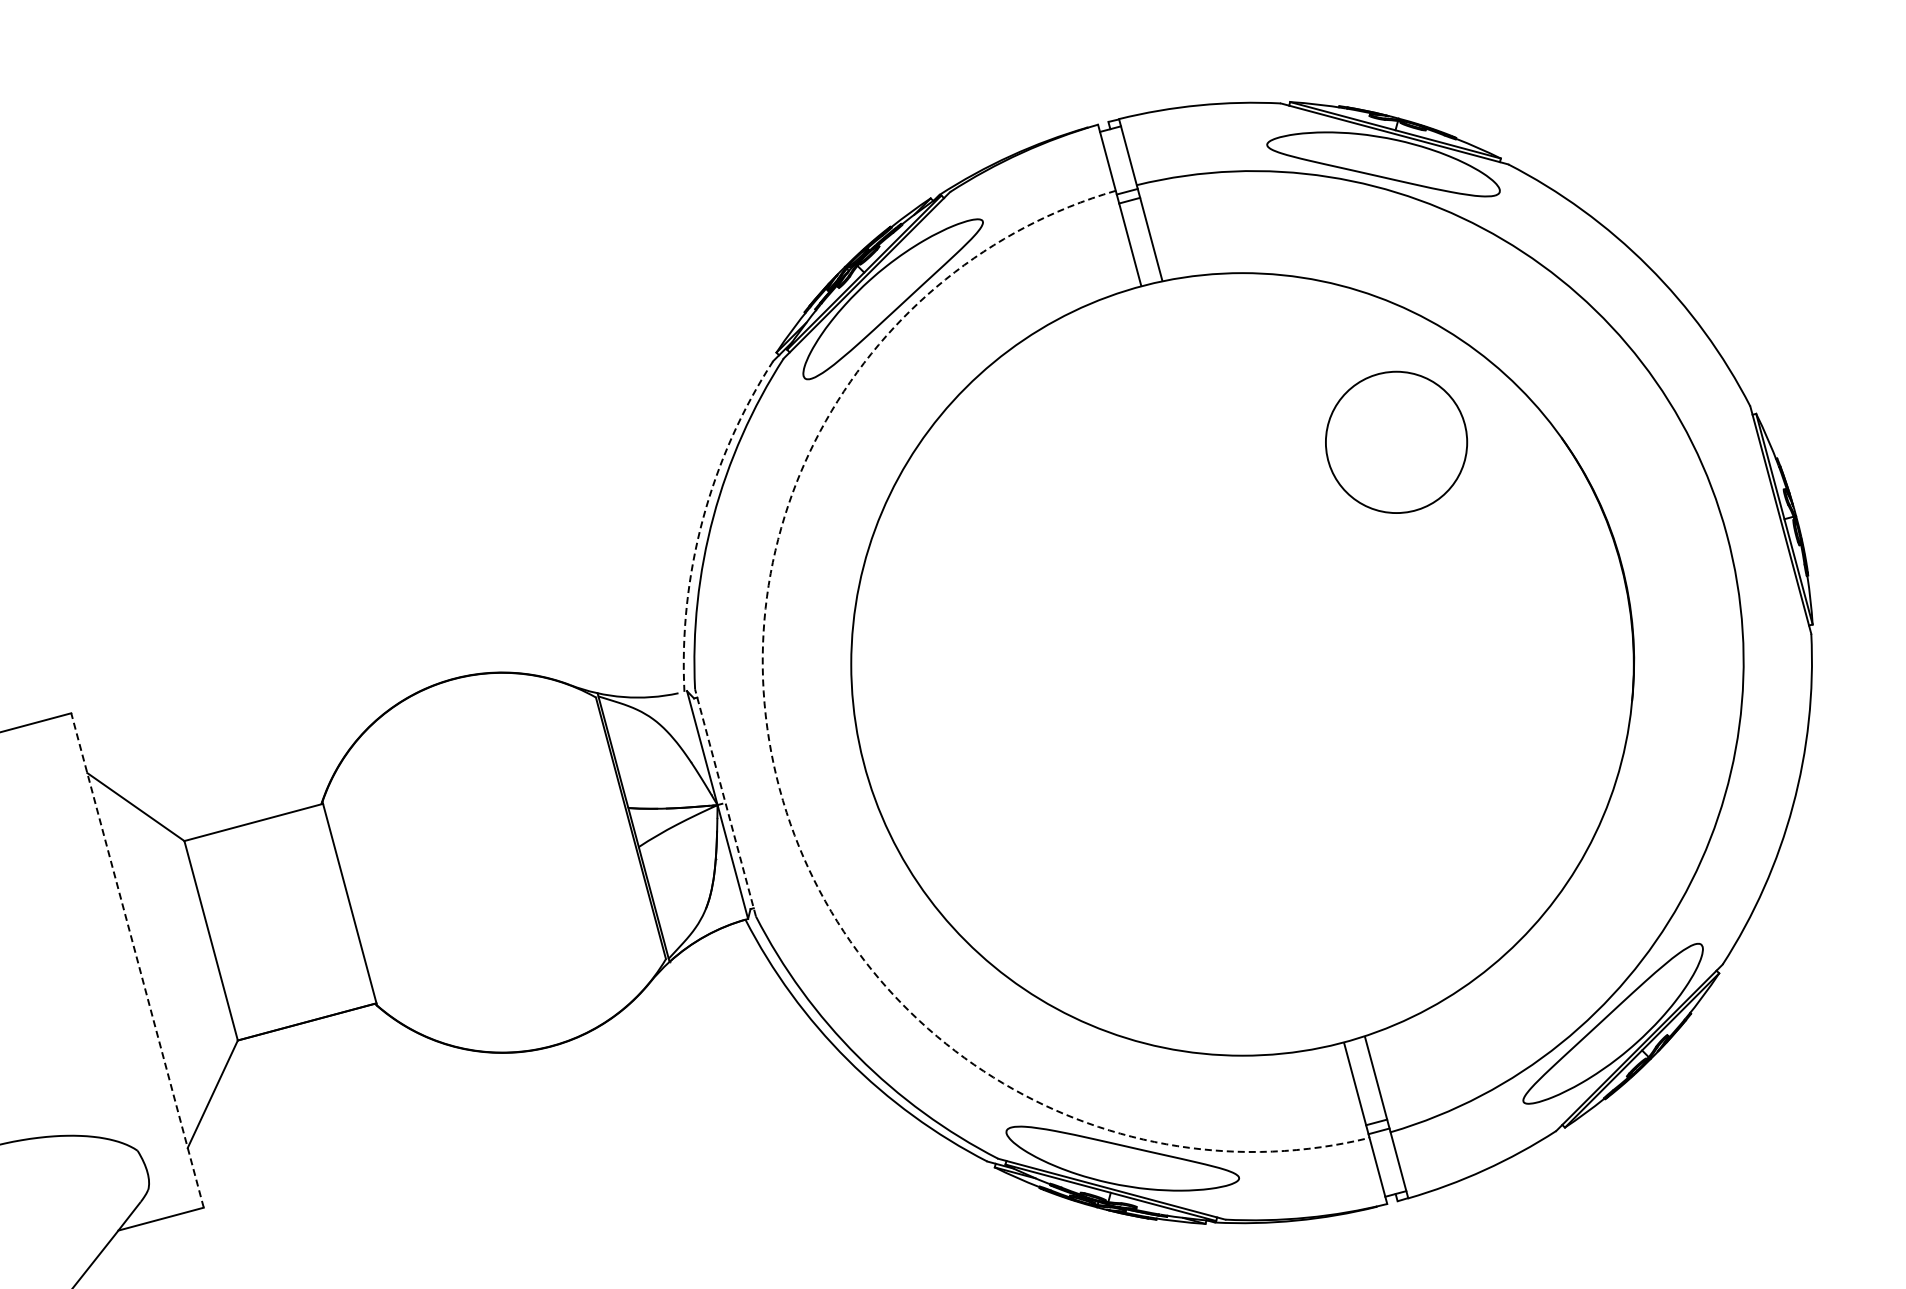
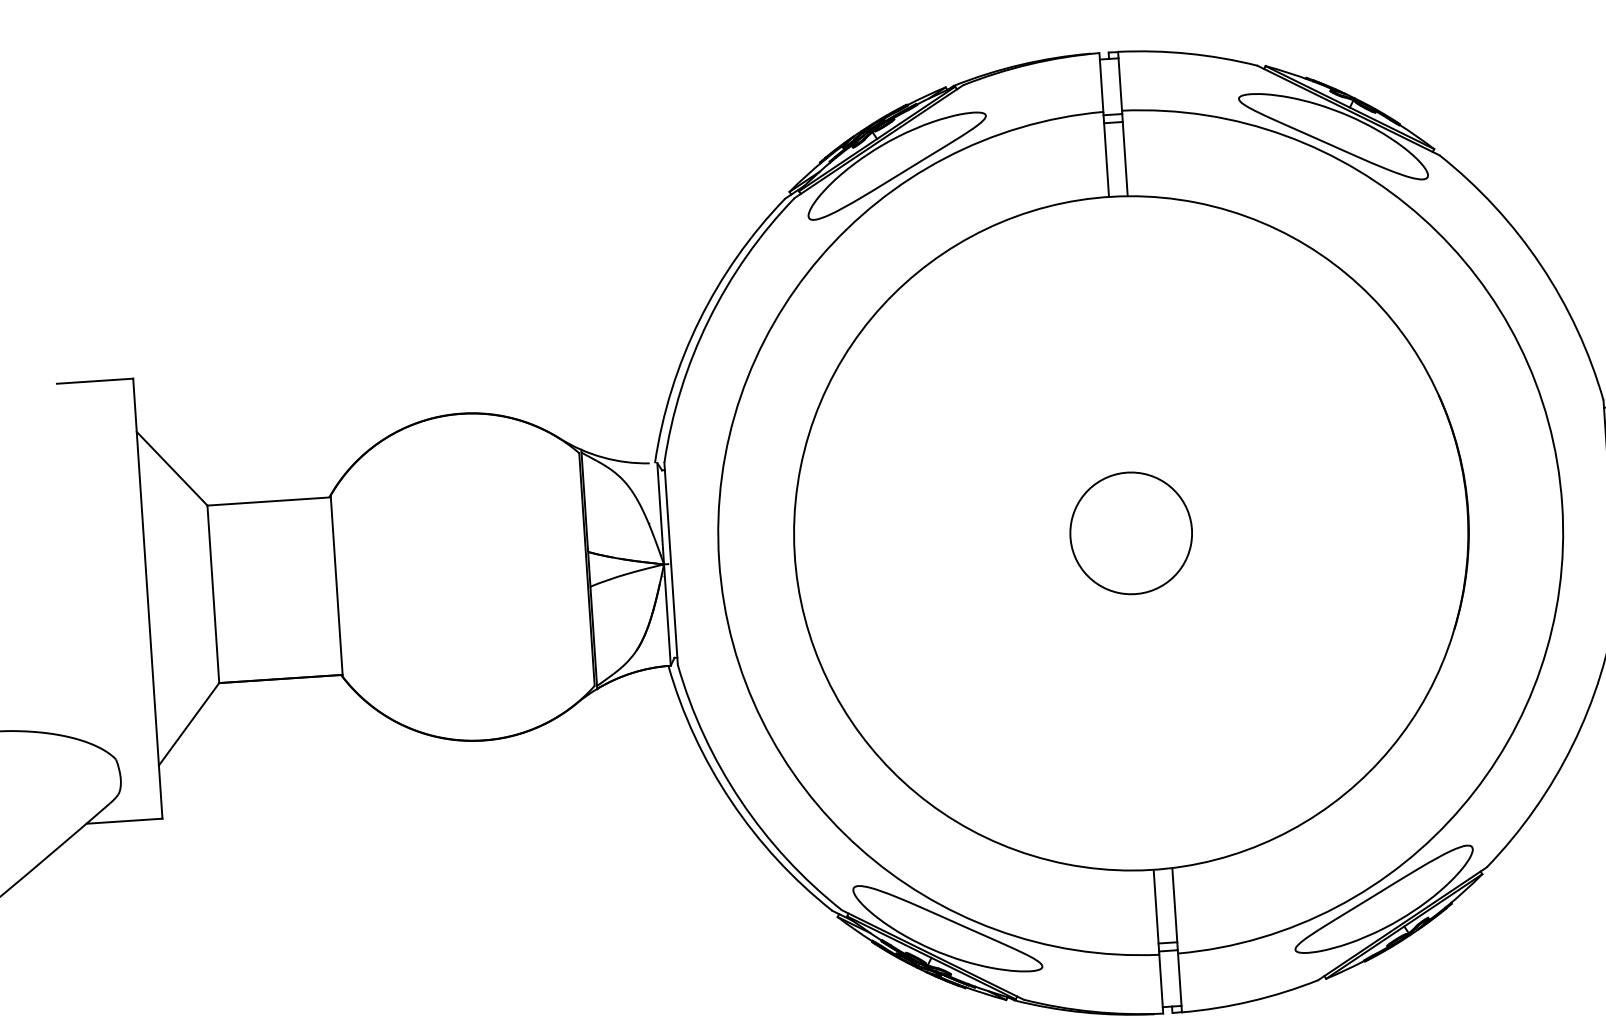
circle: (1396, 441) -> (1131, 532), moved
arc: (702, 519) -> (699, 320), dashed -> solid
arc: (779, 788) -> (719, 560), dashed -> solid
line: (725, 802) -> (671, 563), dashed -> solid
line: (137, 960) -> (147, 598), dashed -> solid

